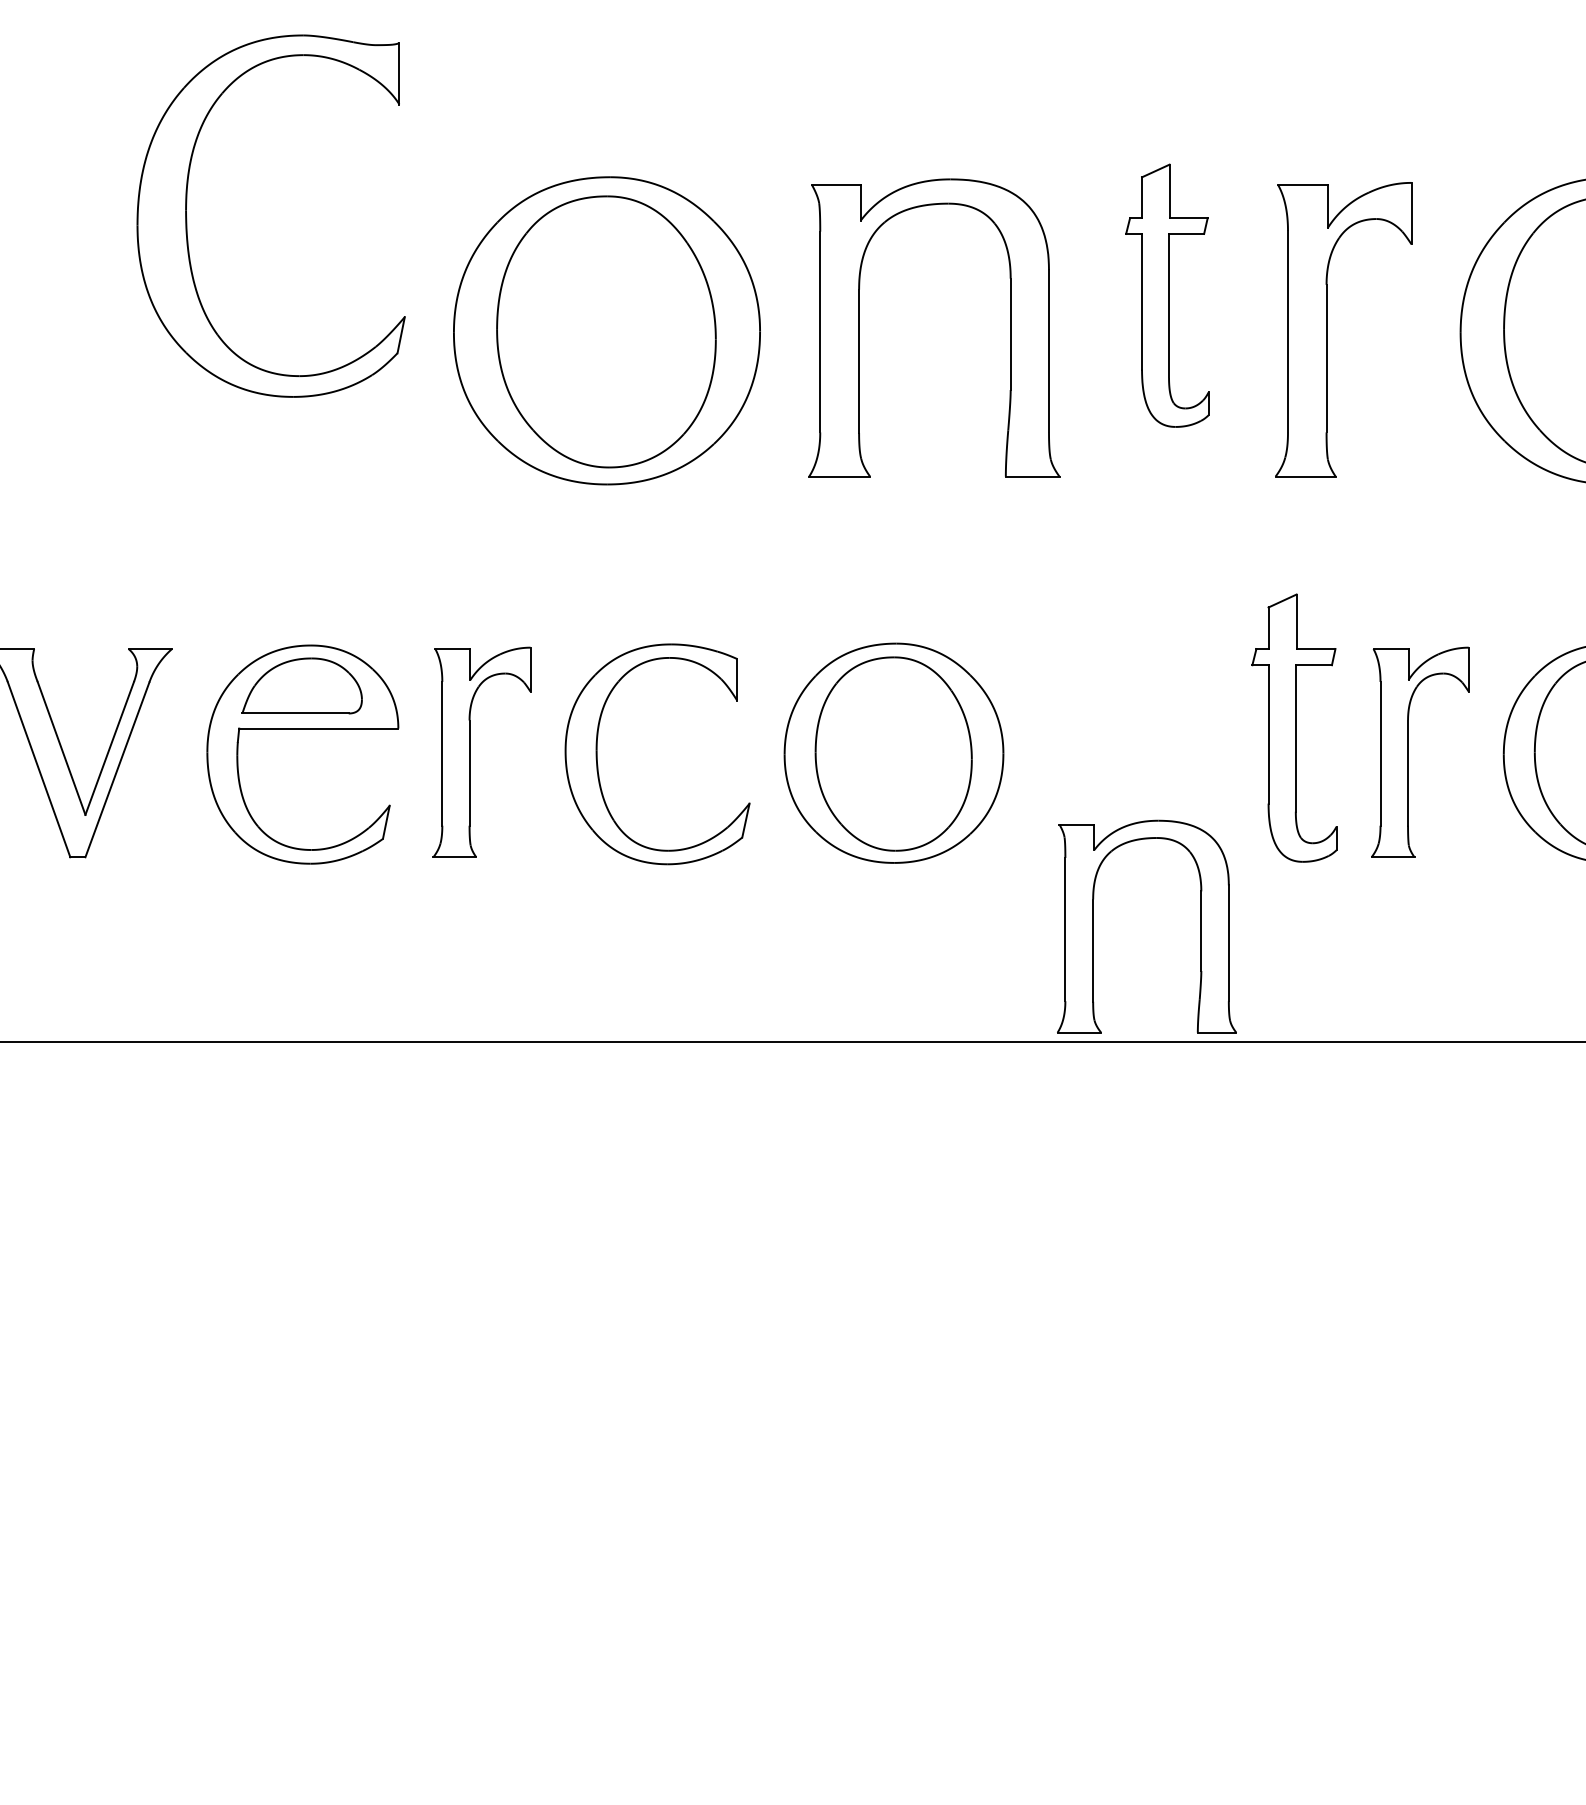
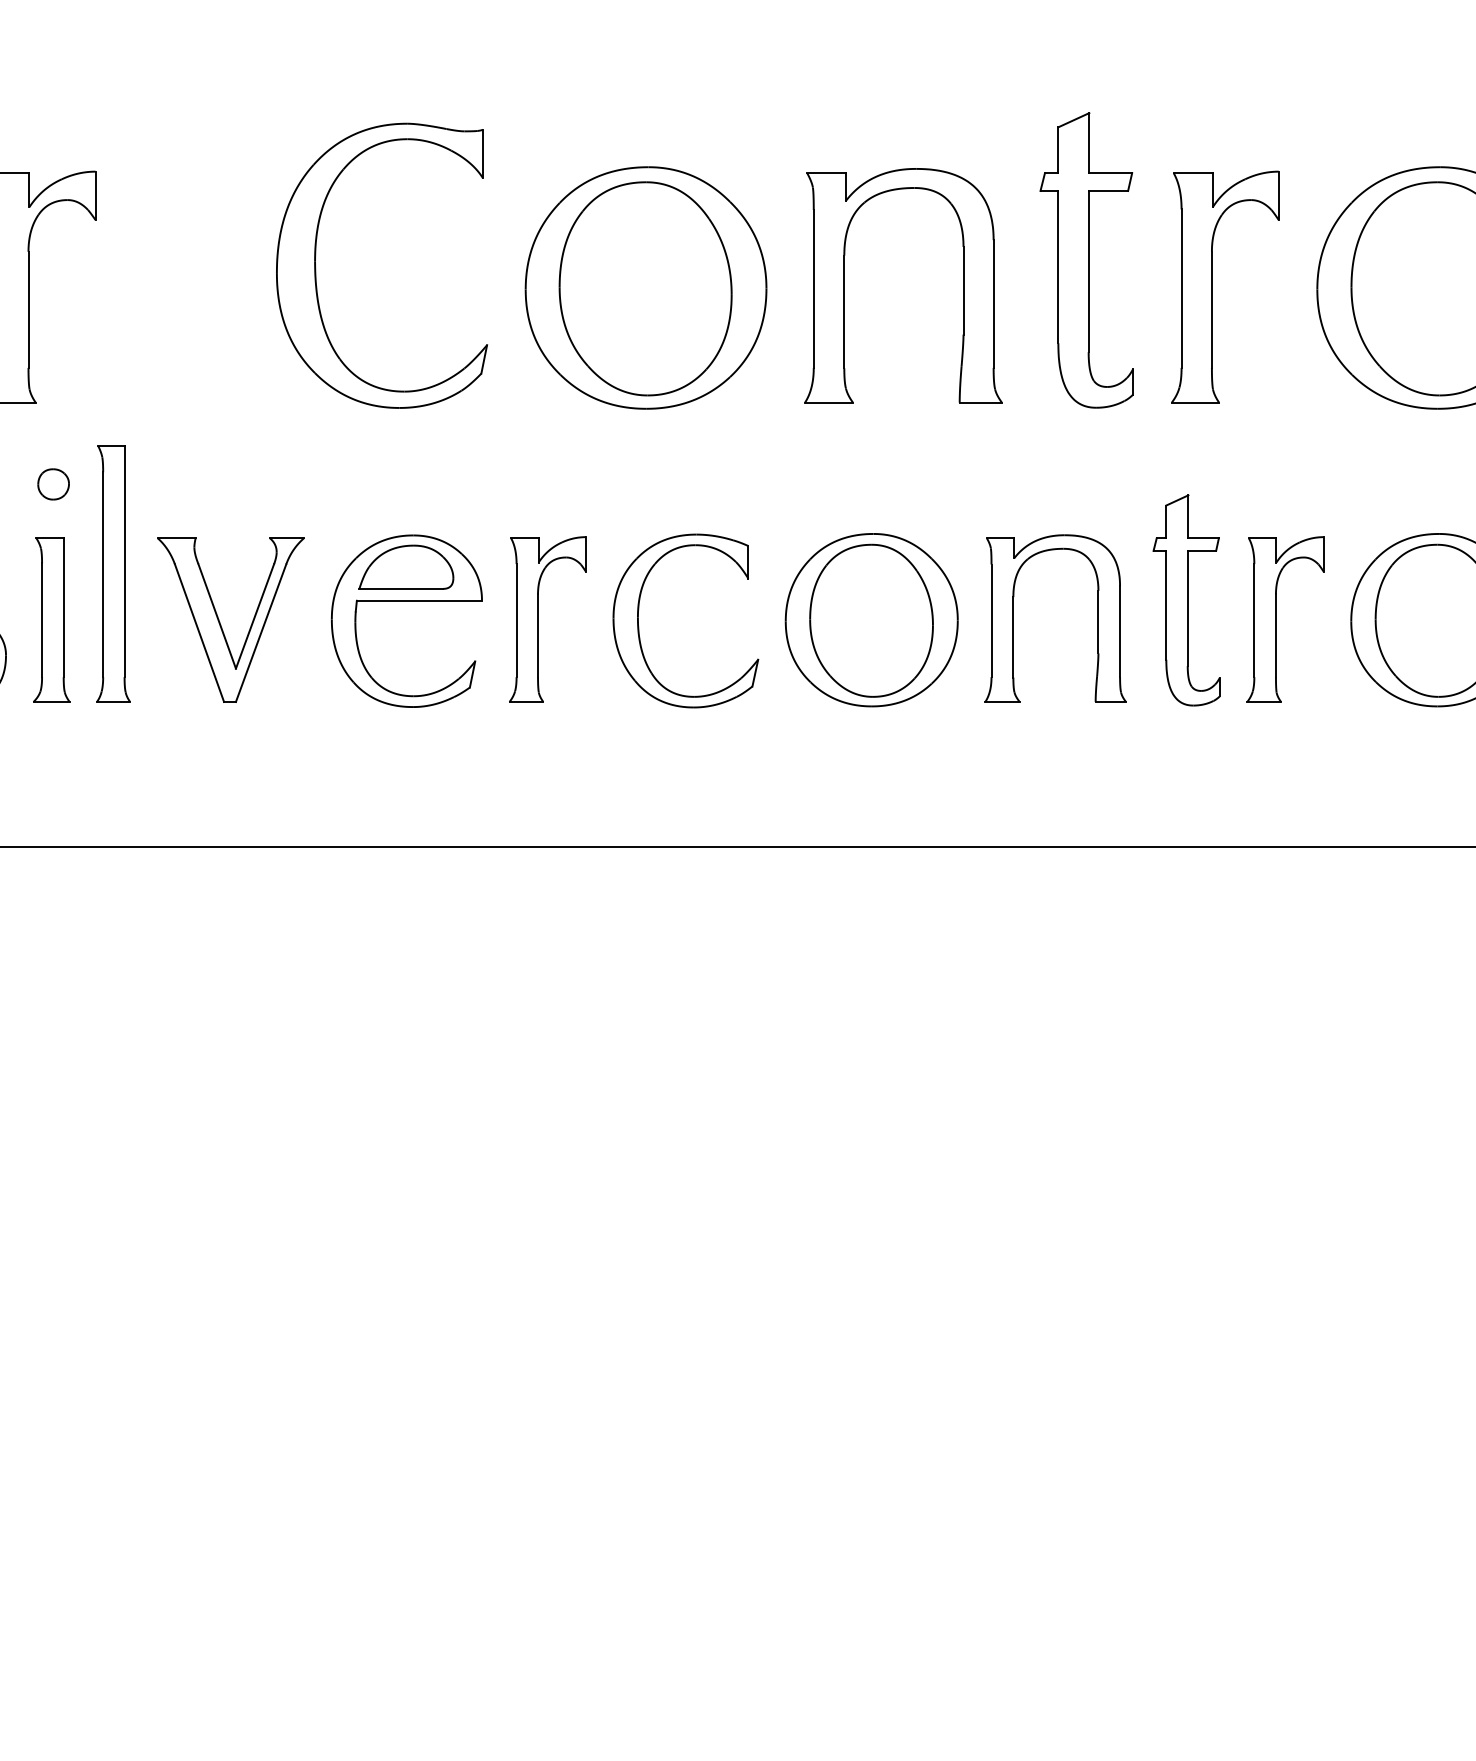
part: (187, 219) -> (316, 268), moved
part: (1167, 295) -> (1086, 260), size x1.43
part: (1093, 926) -> (1013, 618), moved

